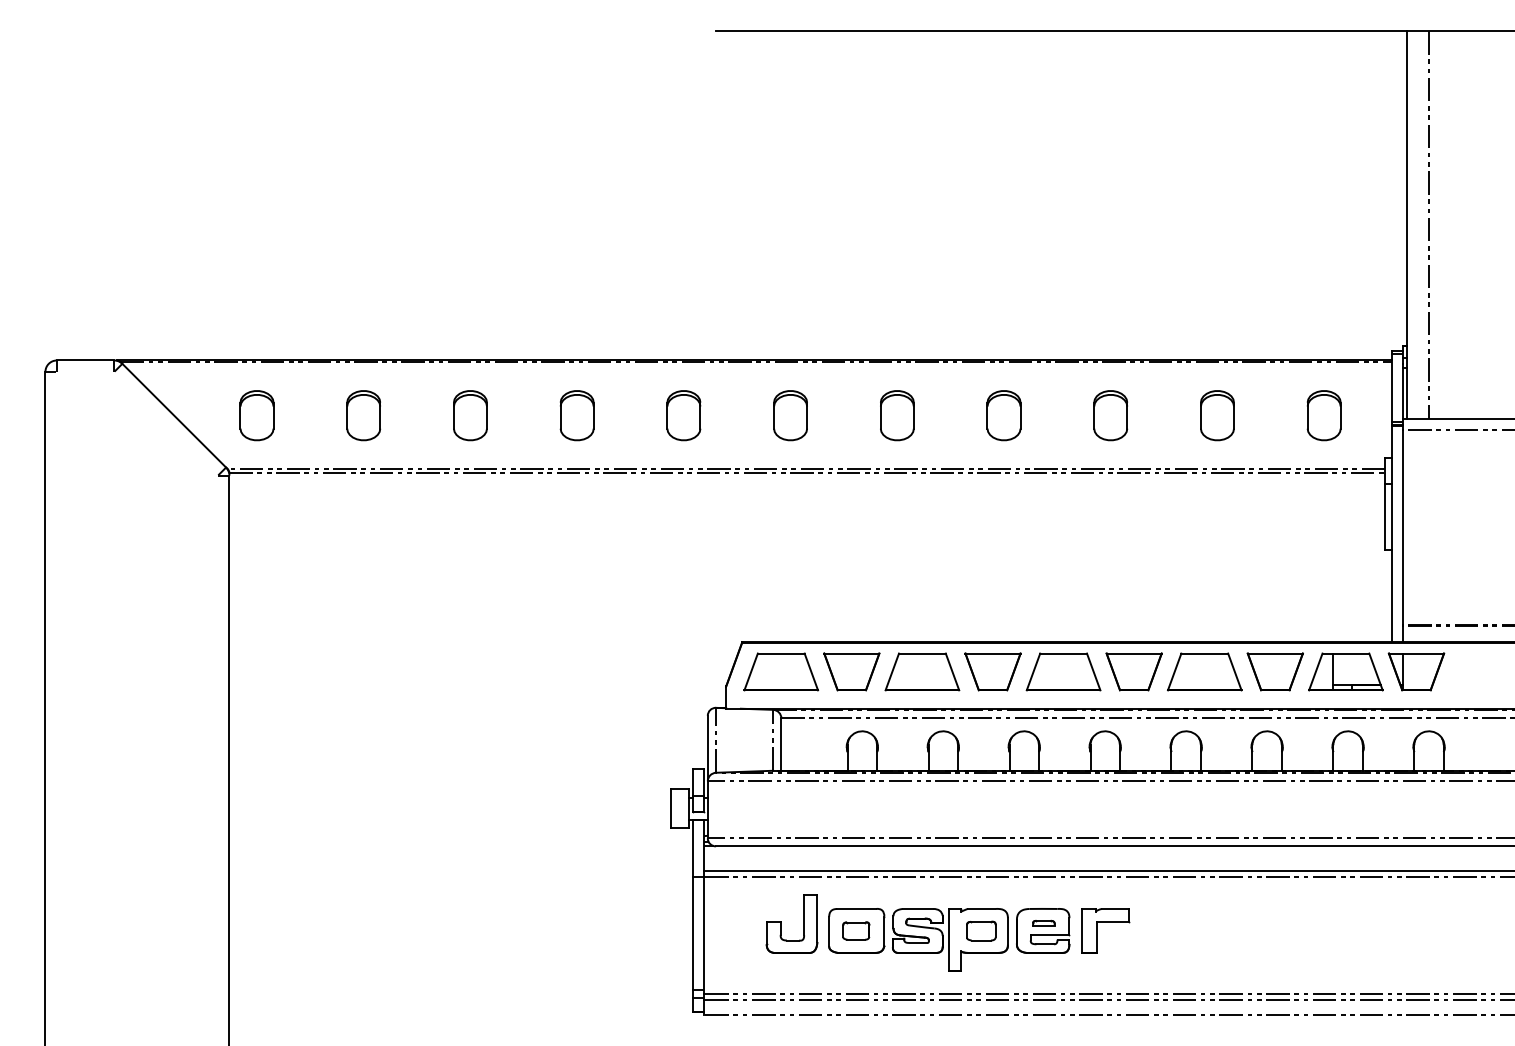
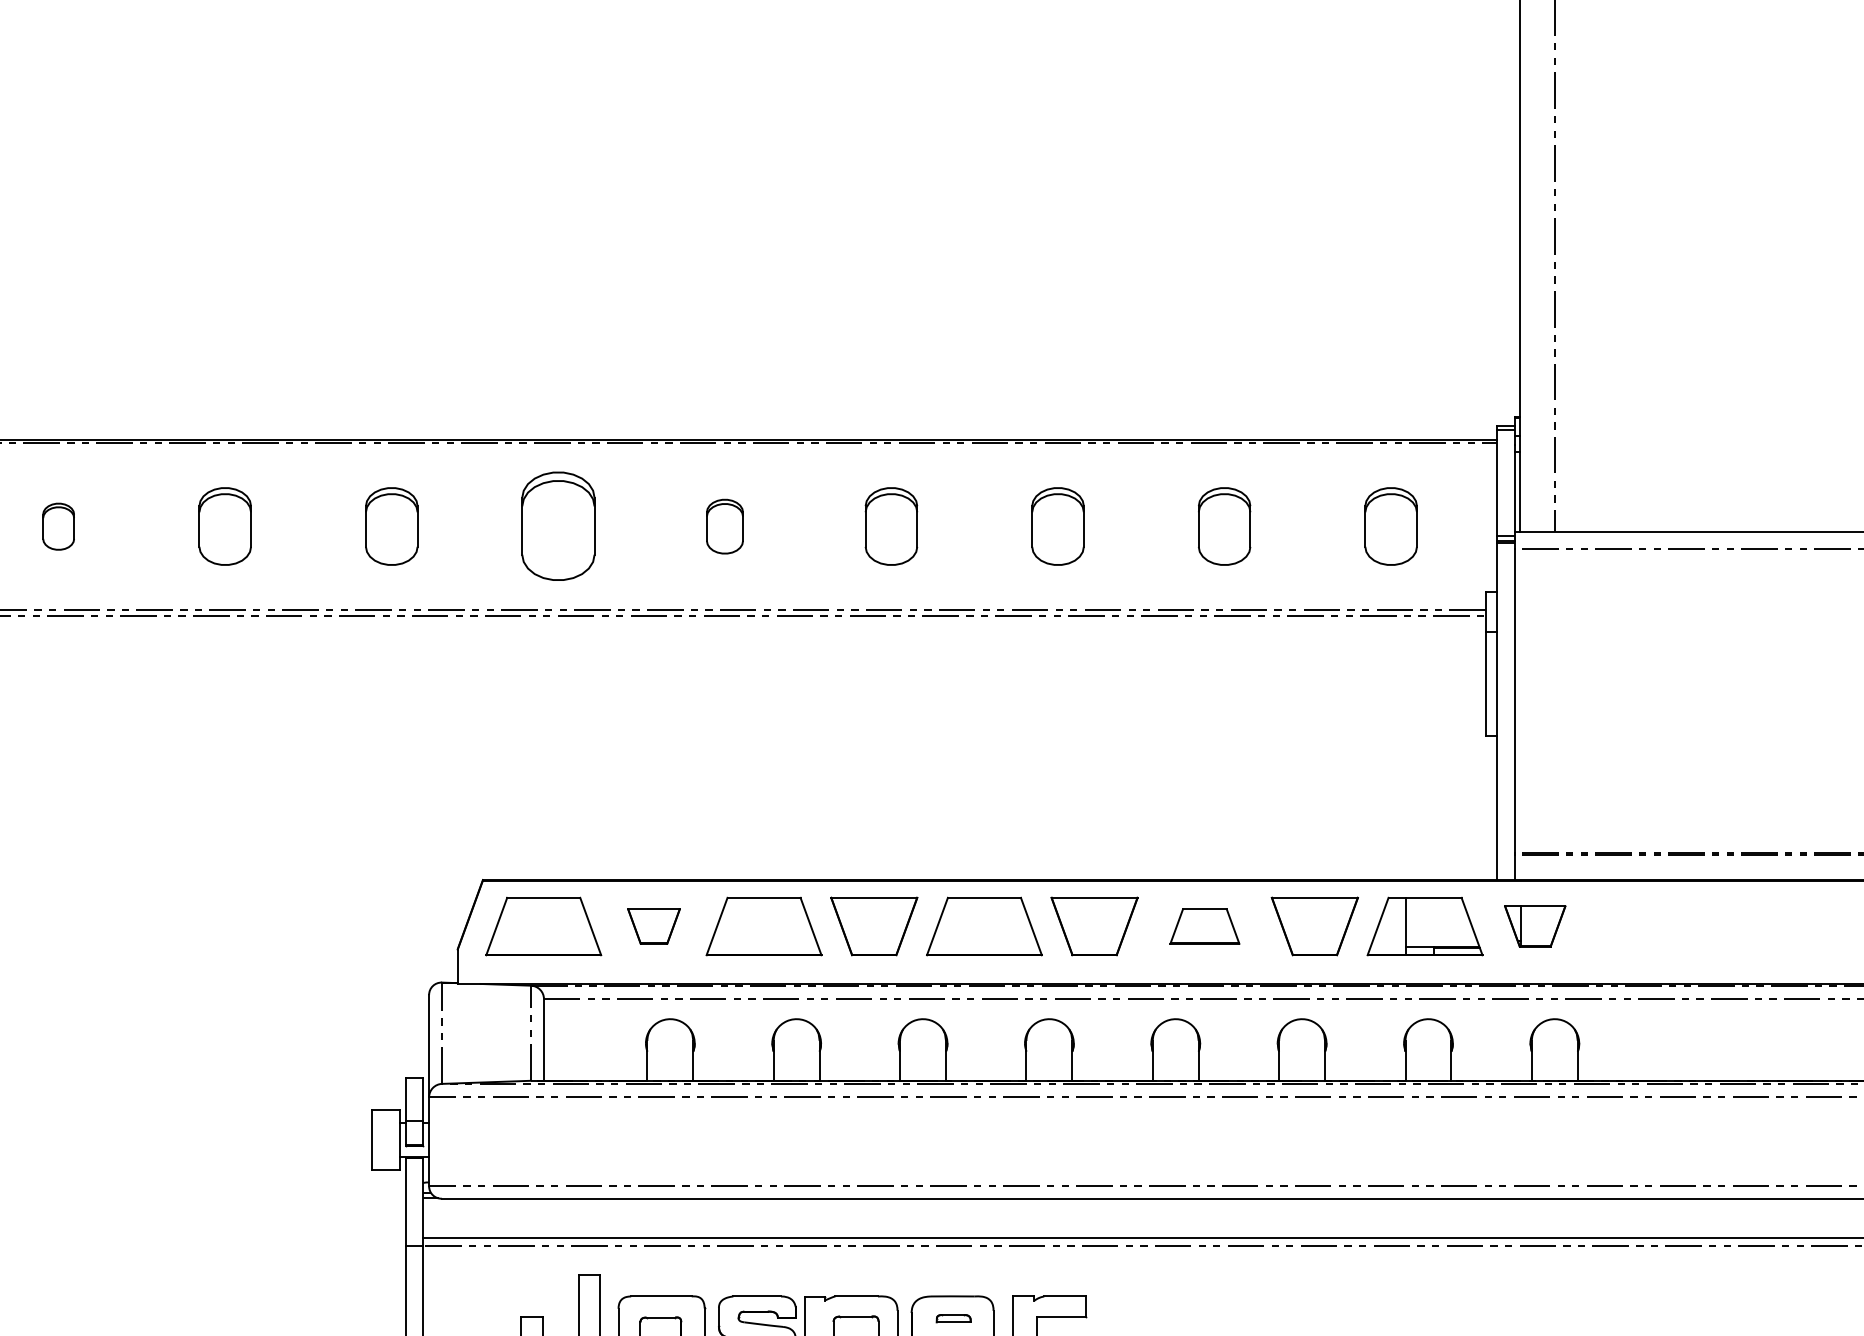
part: (470, 415) -> (58, 526), size x0.6
part: (790, 415) -> (558, 526), size x1.4
part: (897, 415) -> (725, 526), size x0.7
part: (851, 671) -> (653, 925), size x0.6
part: (1204, 671) -> (1204, 925), size x0.6
part: (1416, 671) -> (1535, 925), size x0.7

